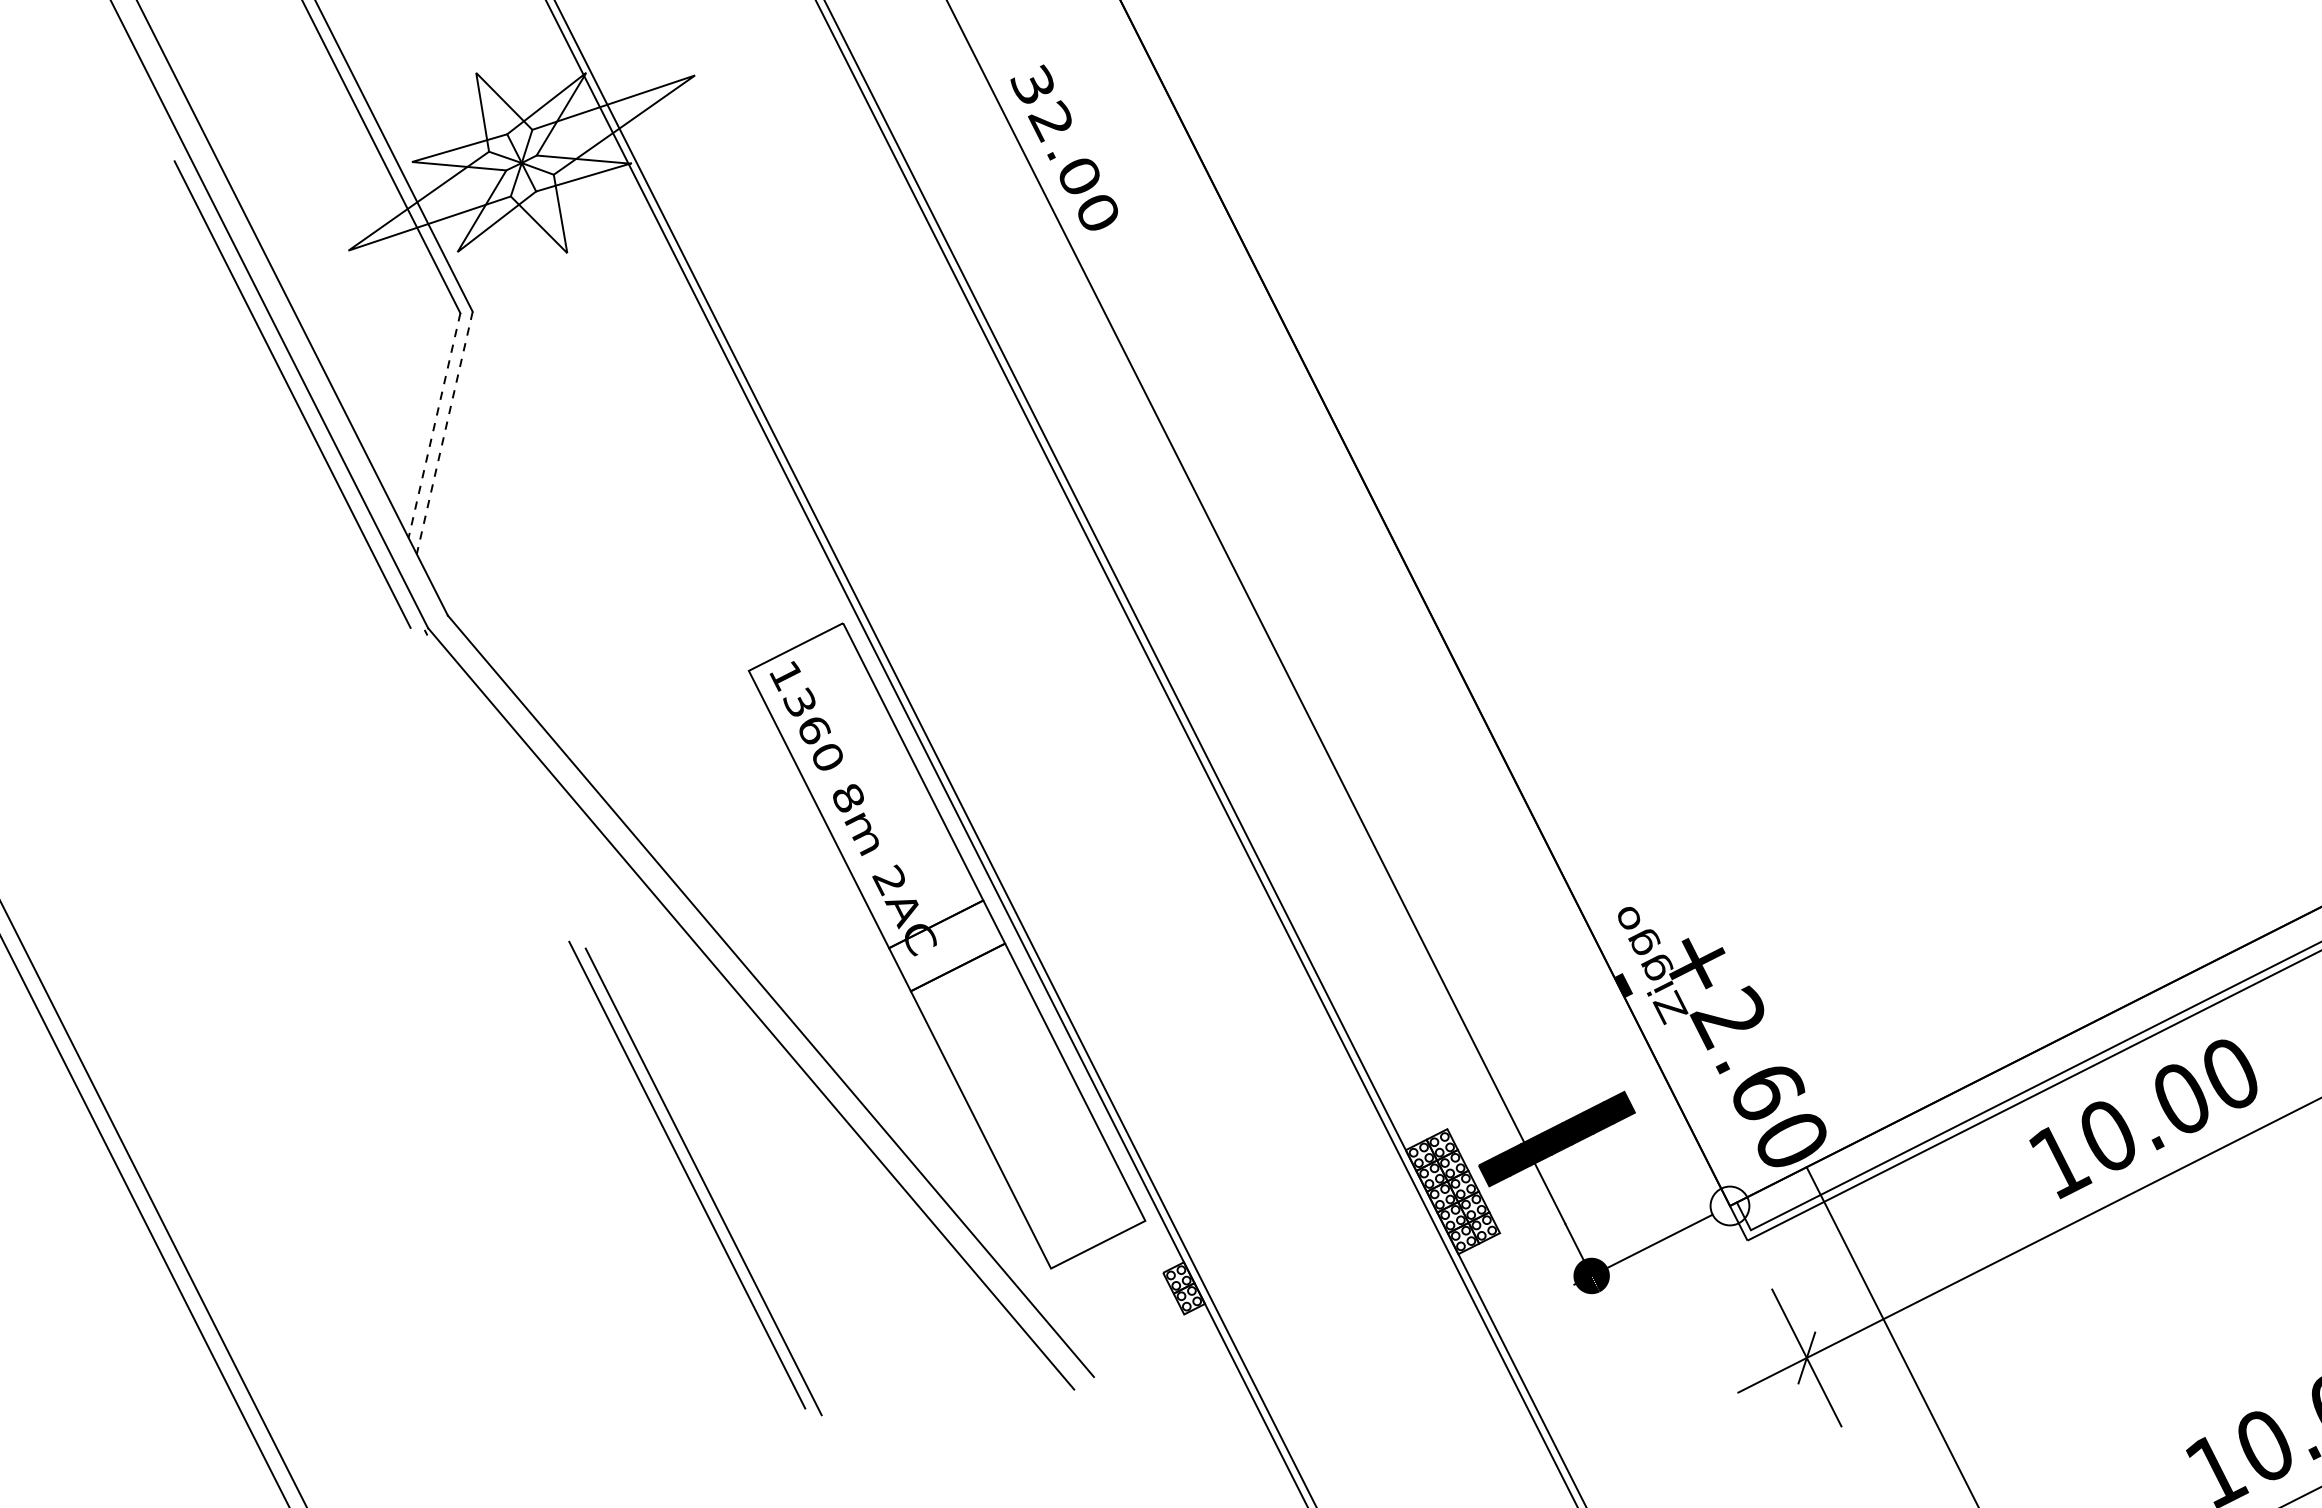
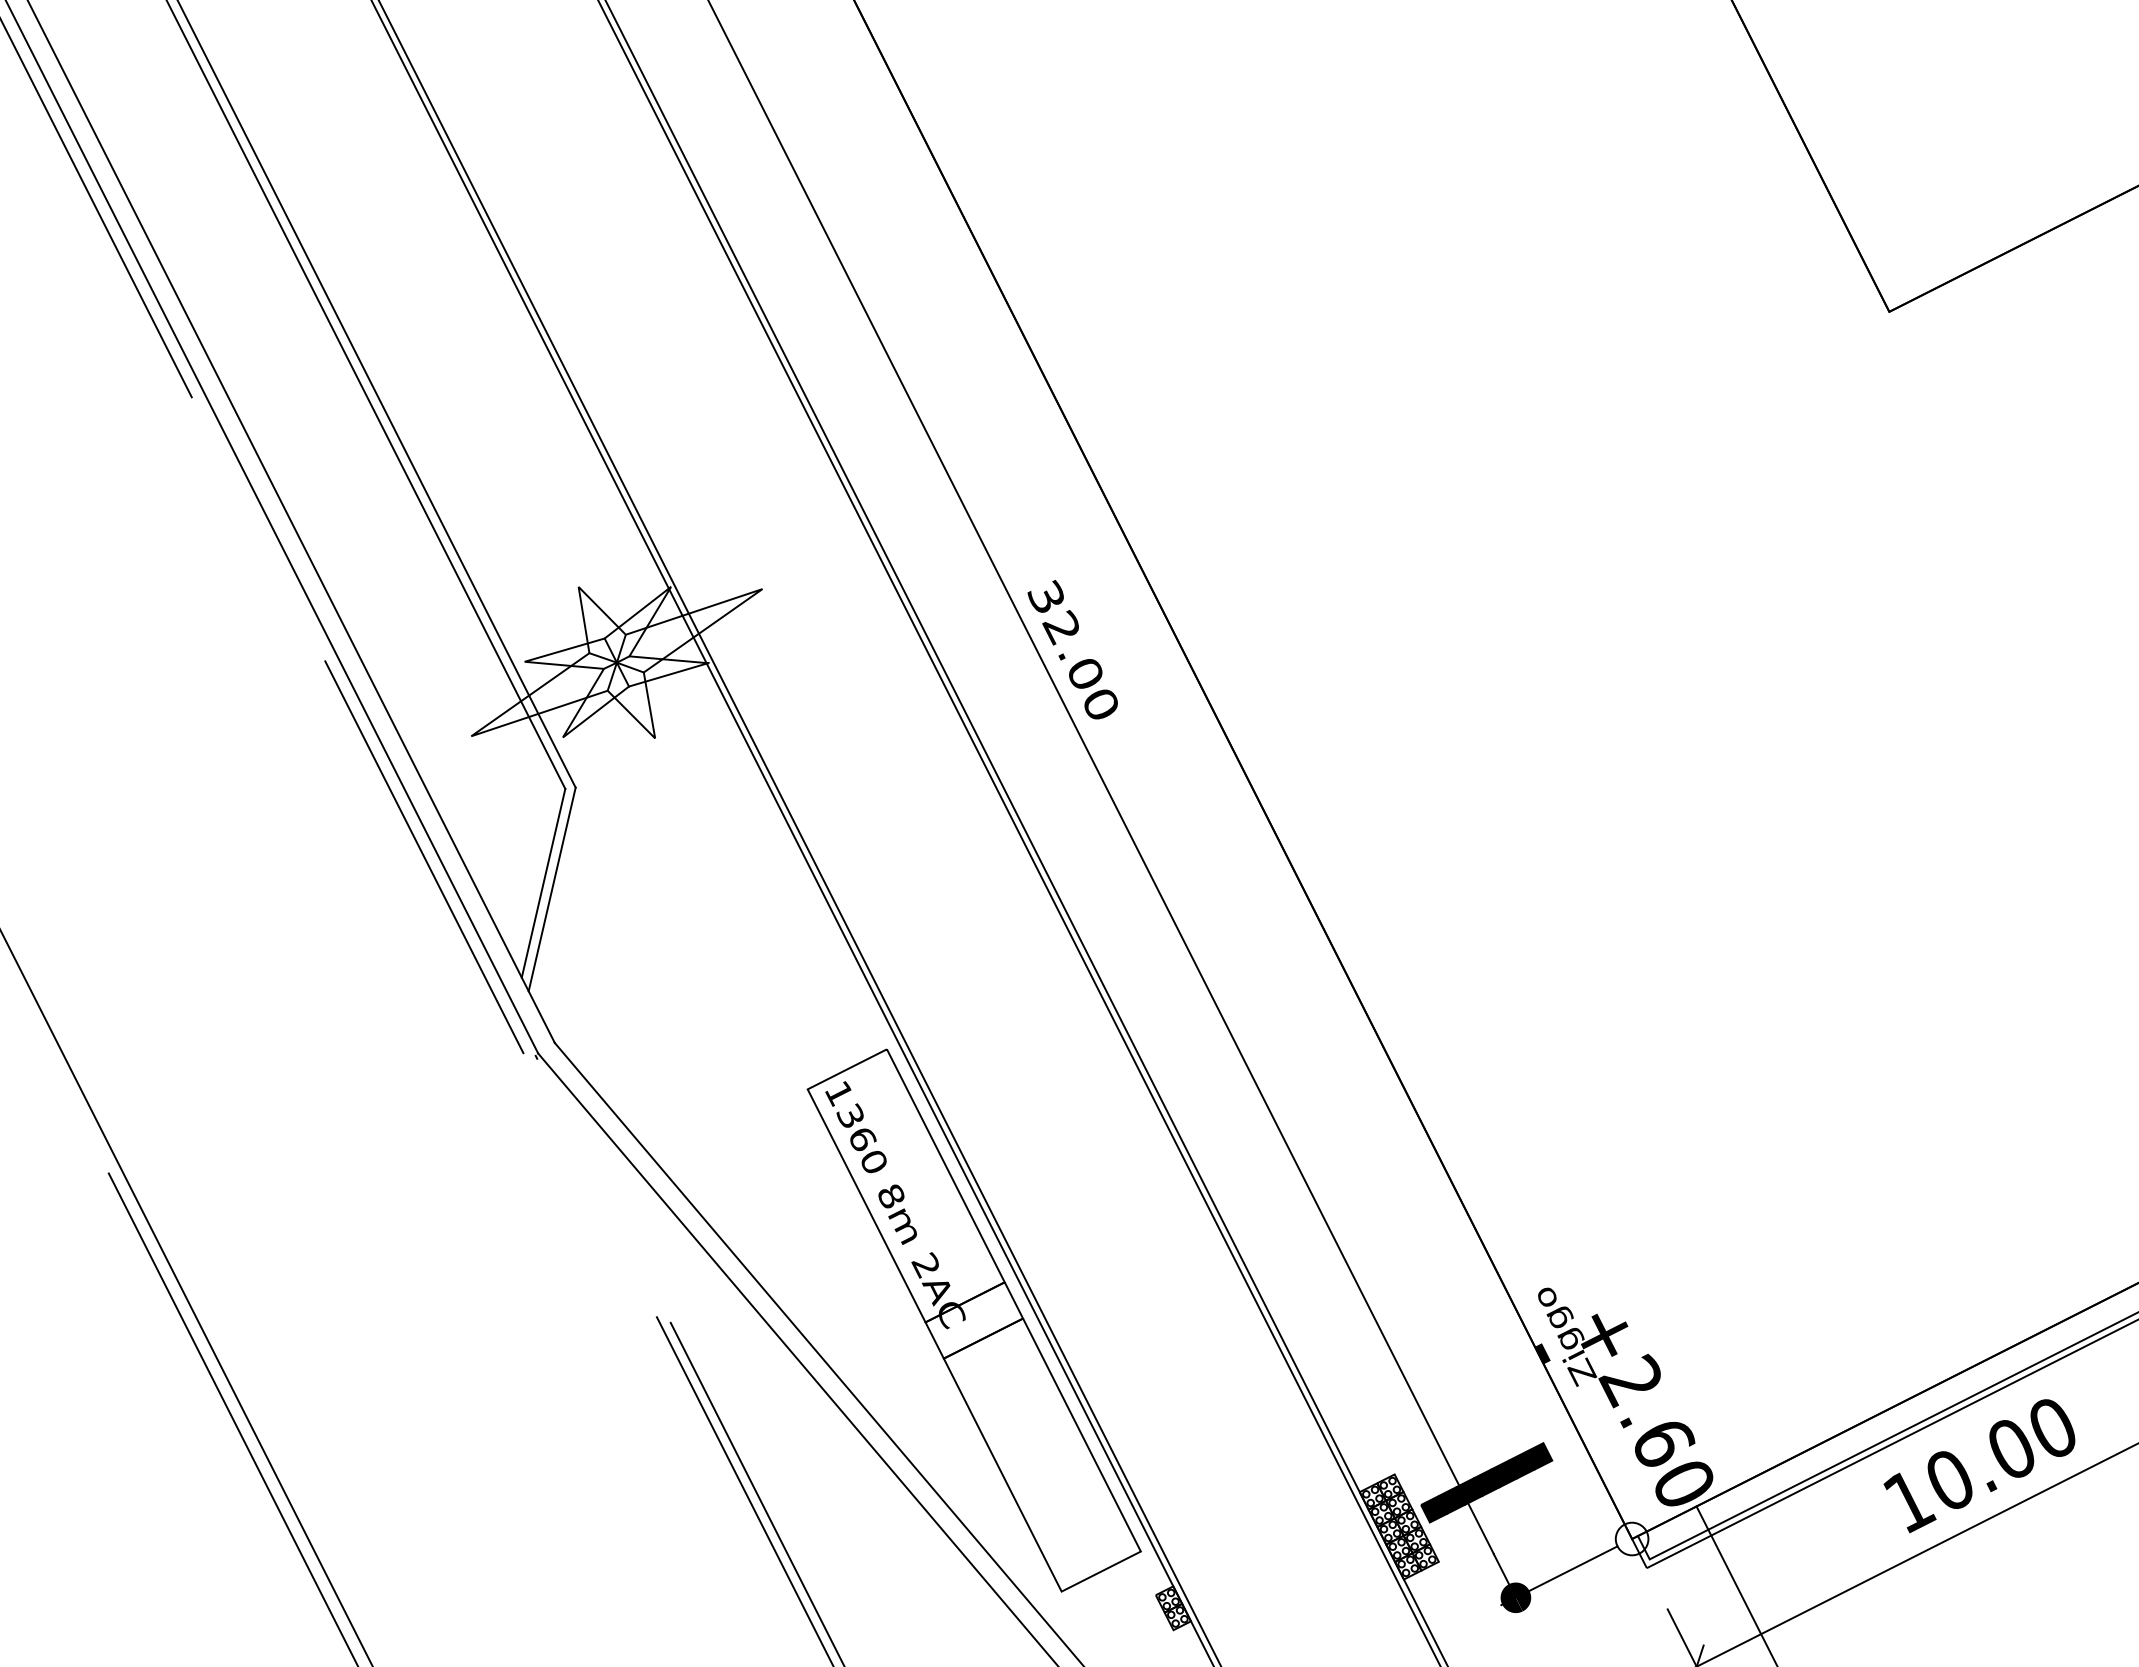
line: (434, 425) -> (543, 883), dashed -> solid
line: (445, 432) -> (552, 889), dashed -> solid

